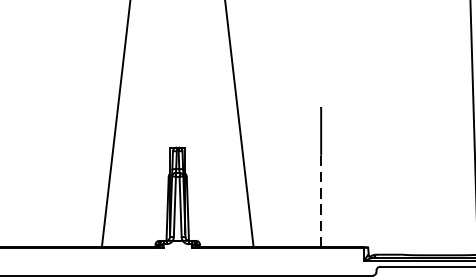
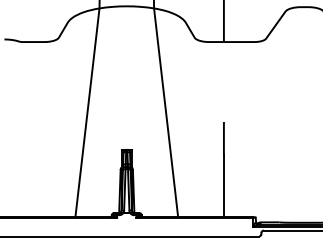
line: (320, 201) -> (223, 186), dashed -> solid

